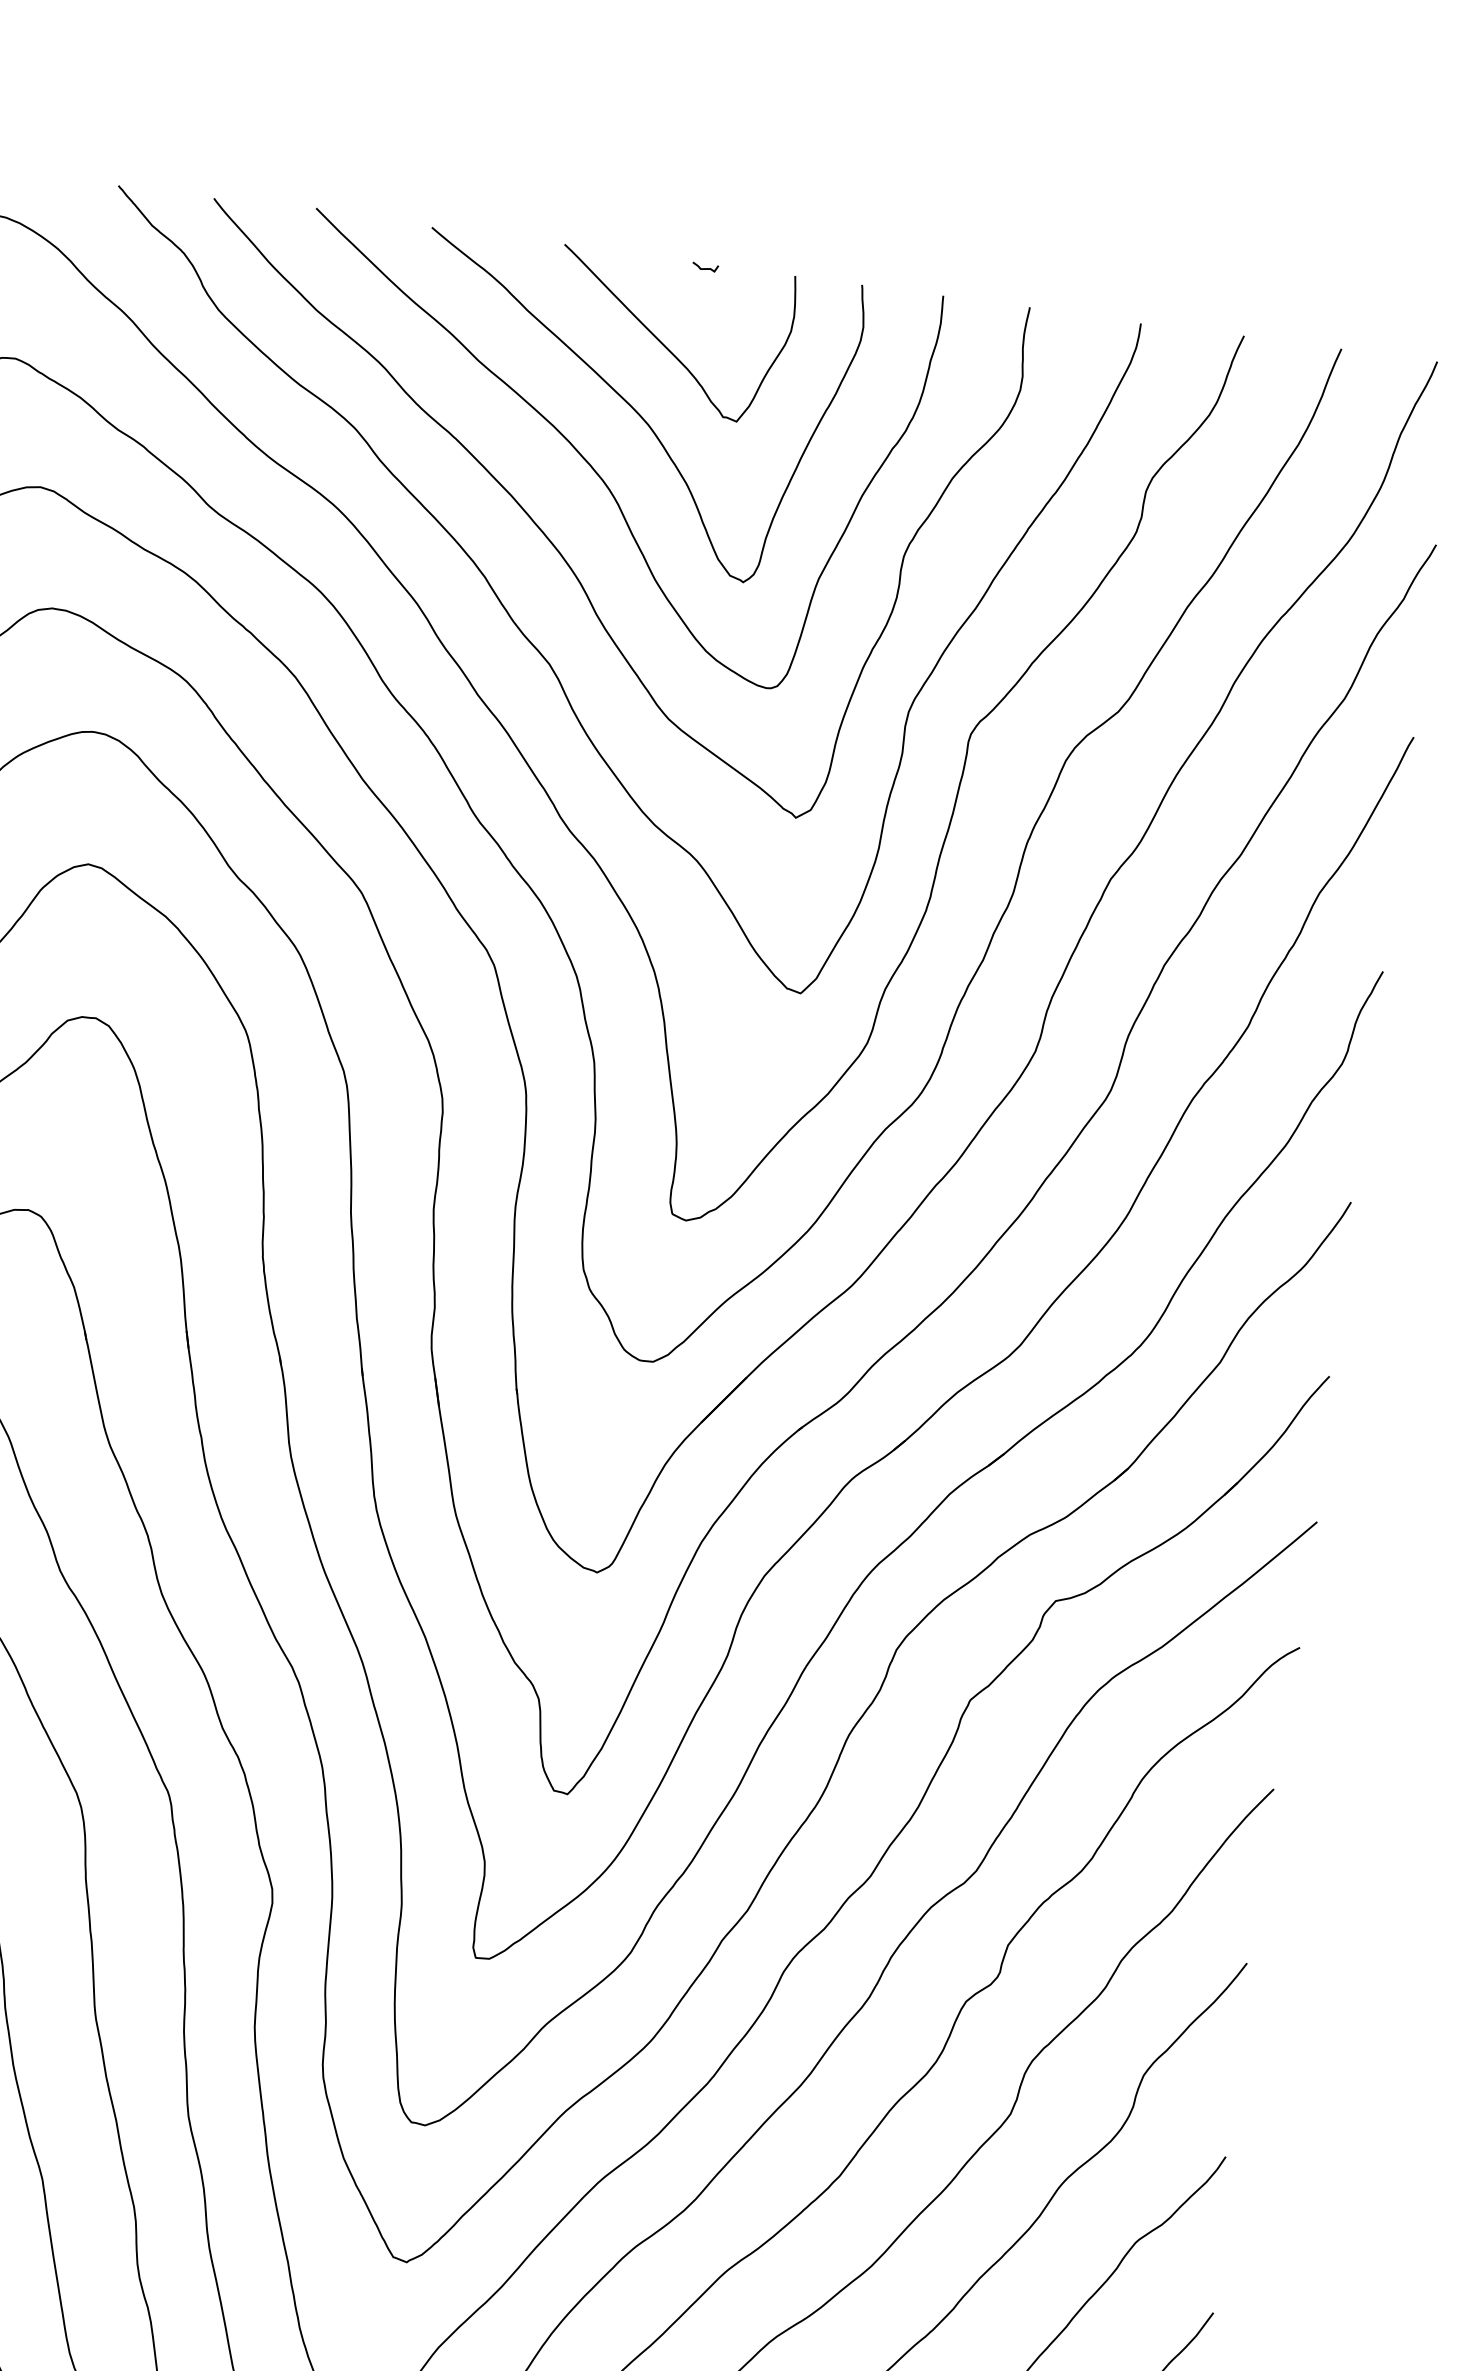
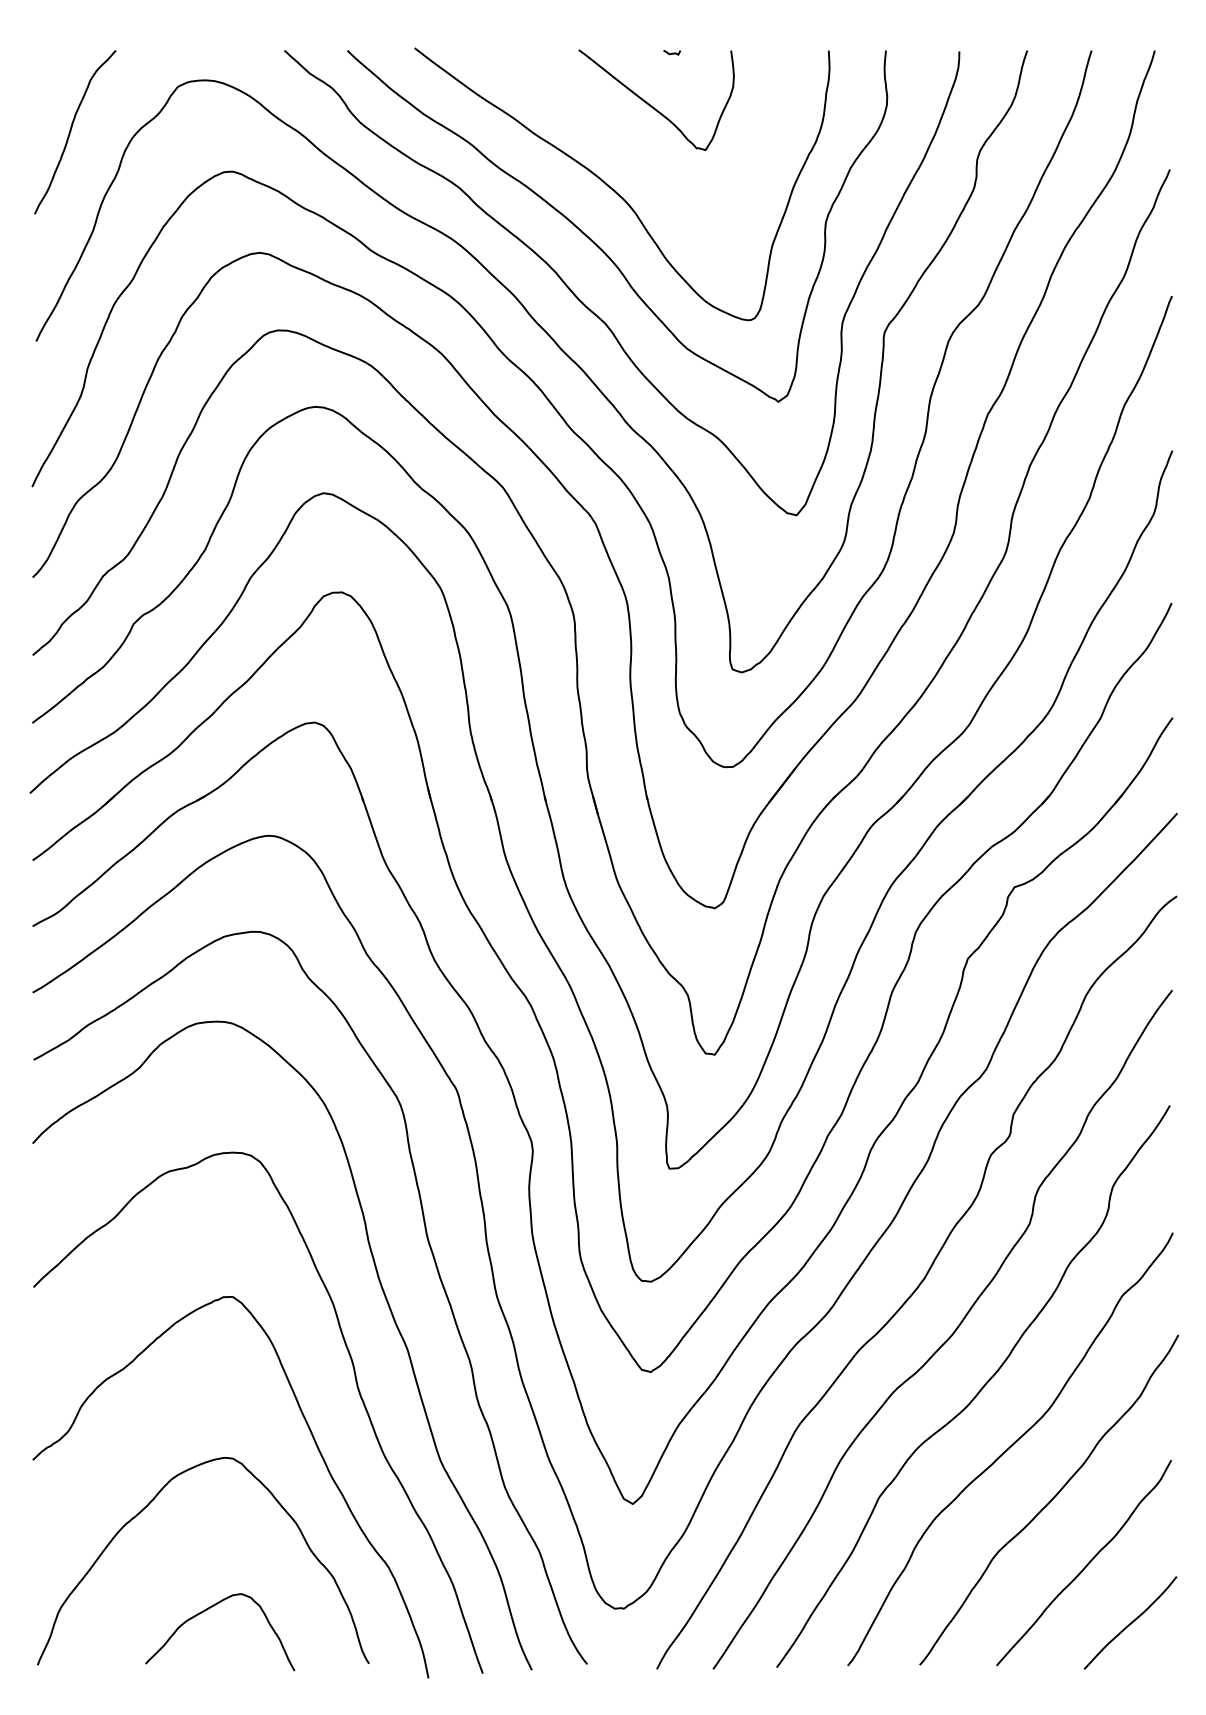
curve: (630, 408) -> (635, 150), removed

